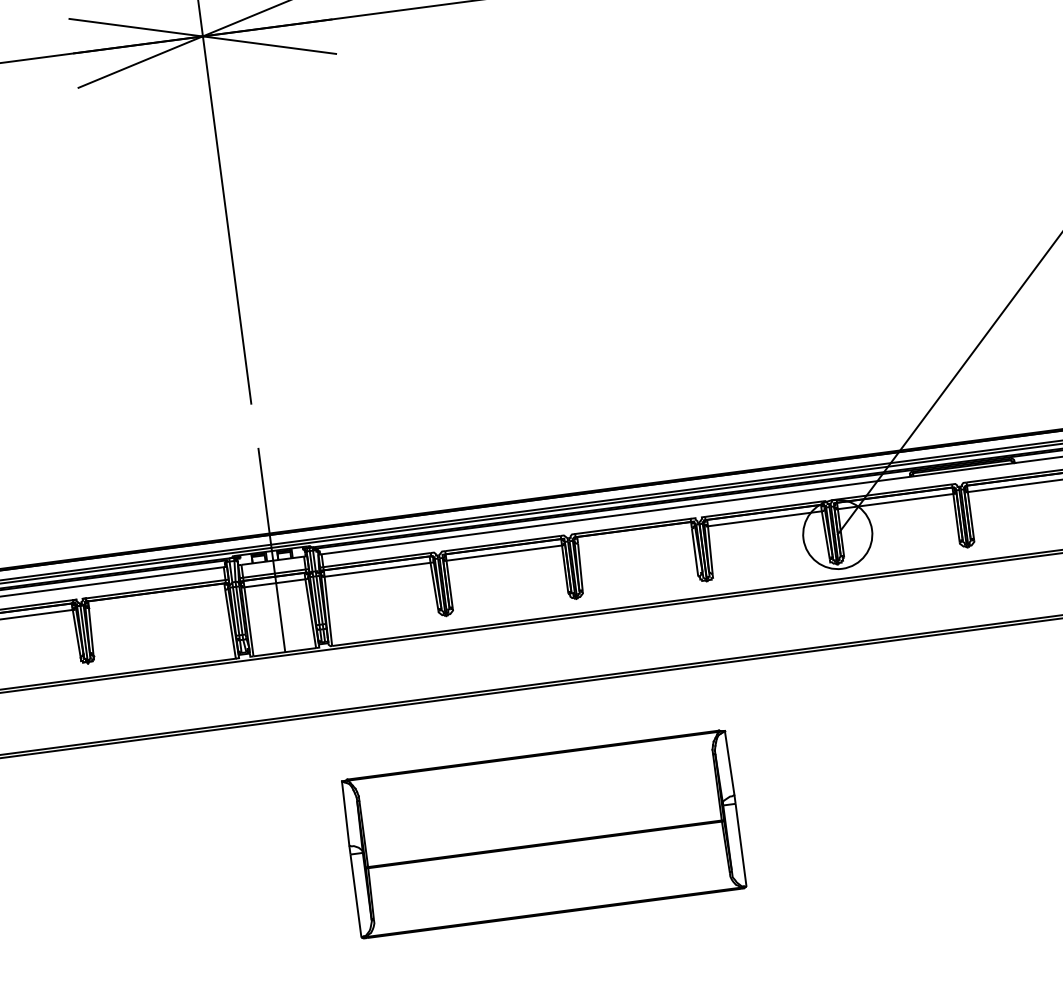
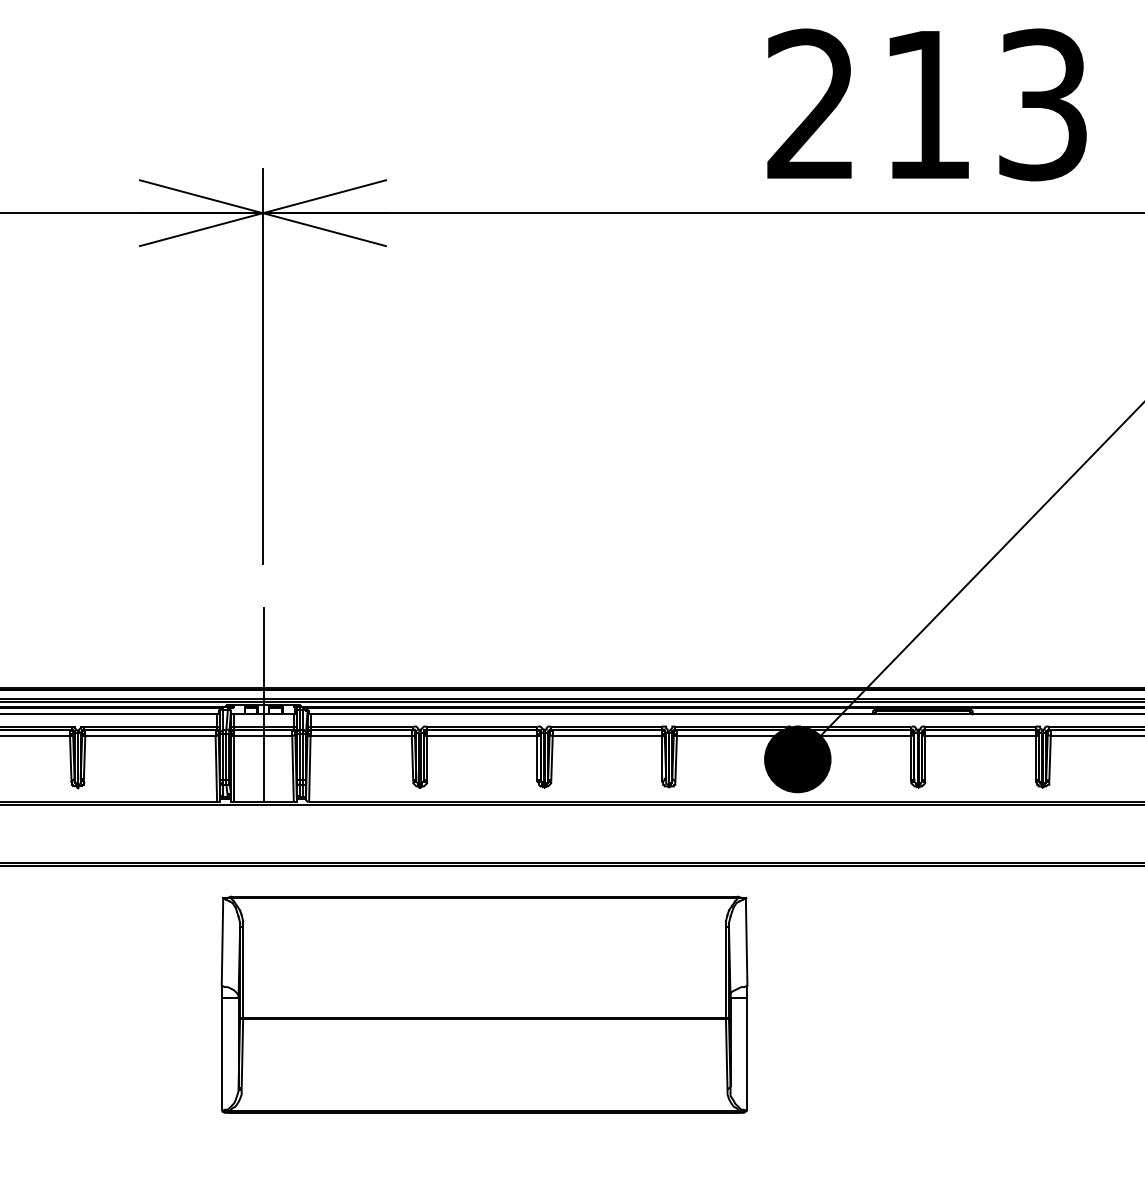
fill: (837, 534) -> (797, 759), added
line: (634, 535) -> (606, 735), added
line: (157, 598) -> (150, 735), added
part: (543, 834) -> (484, 1004), size x1.43

